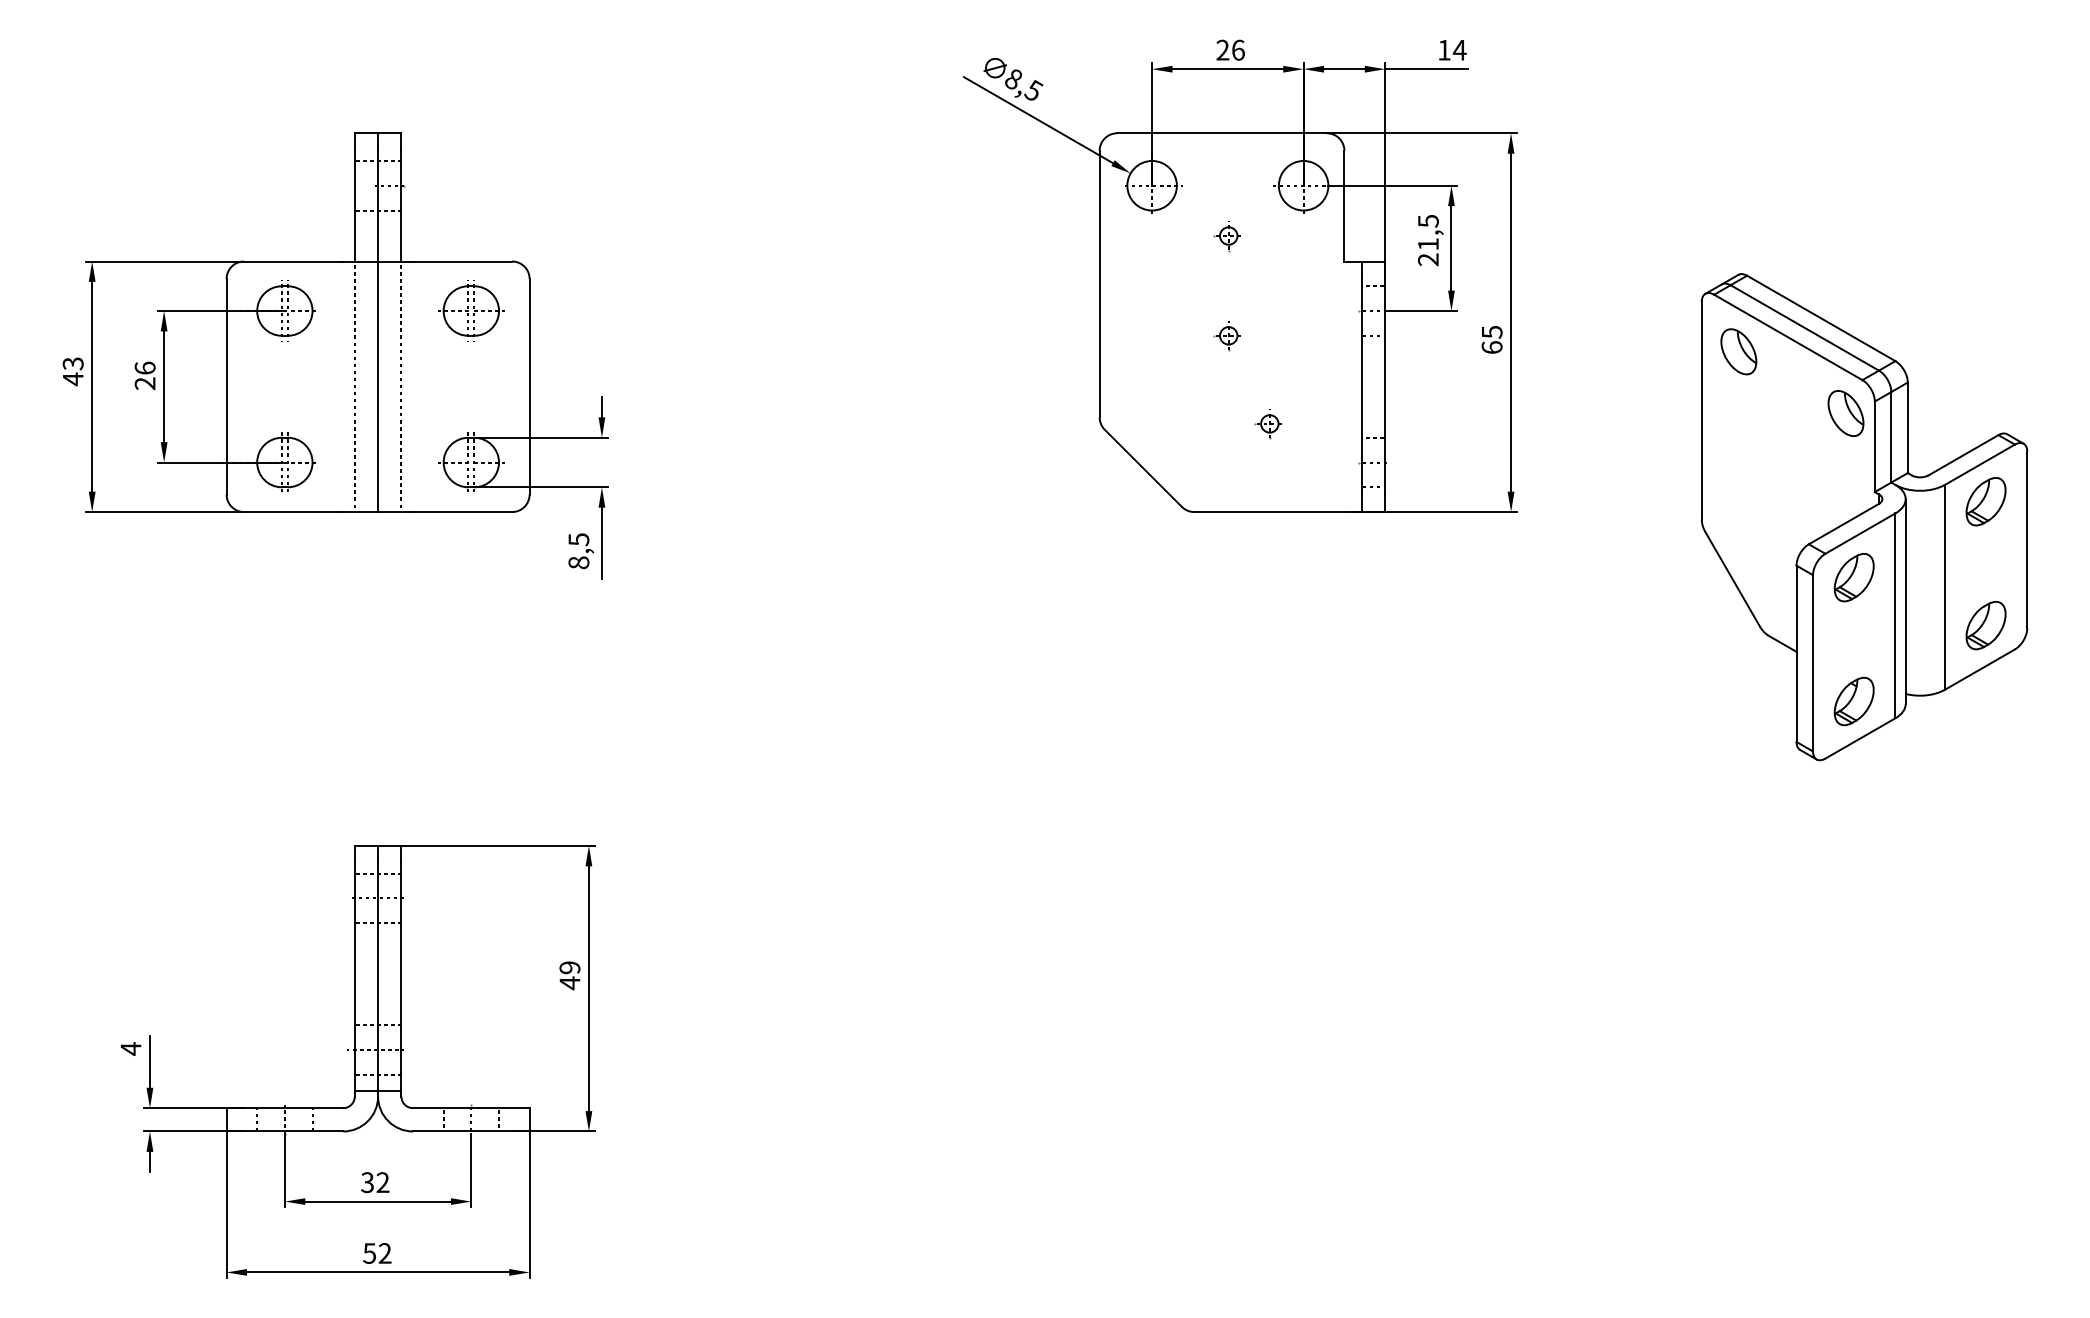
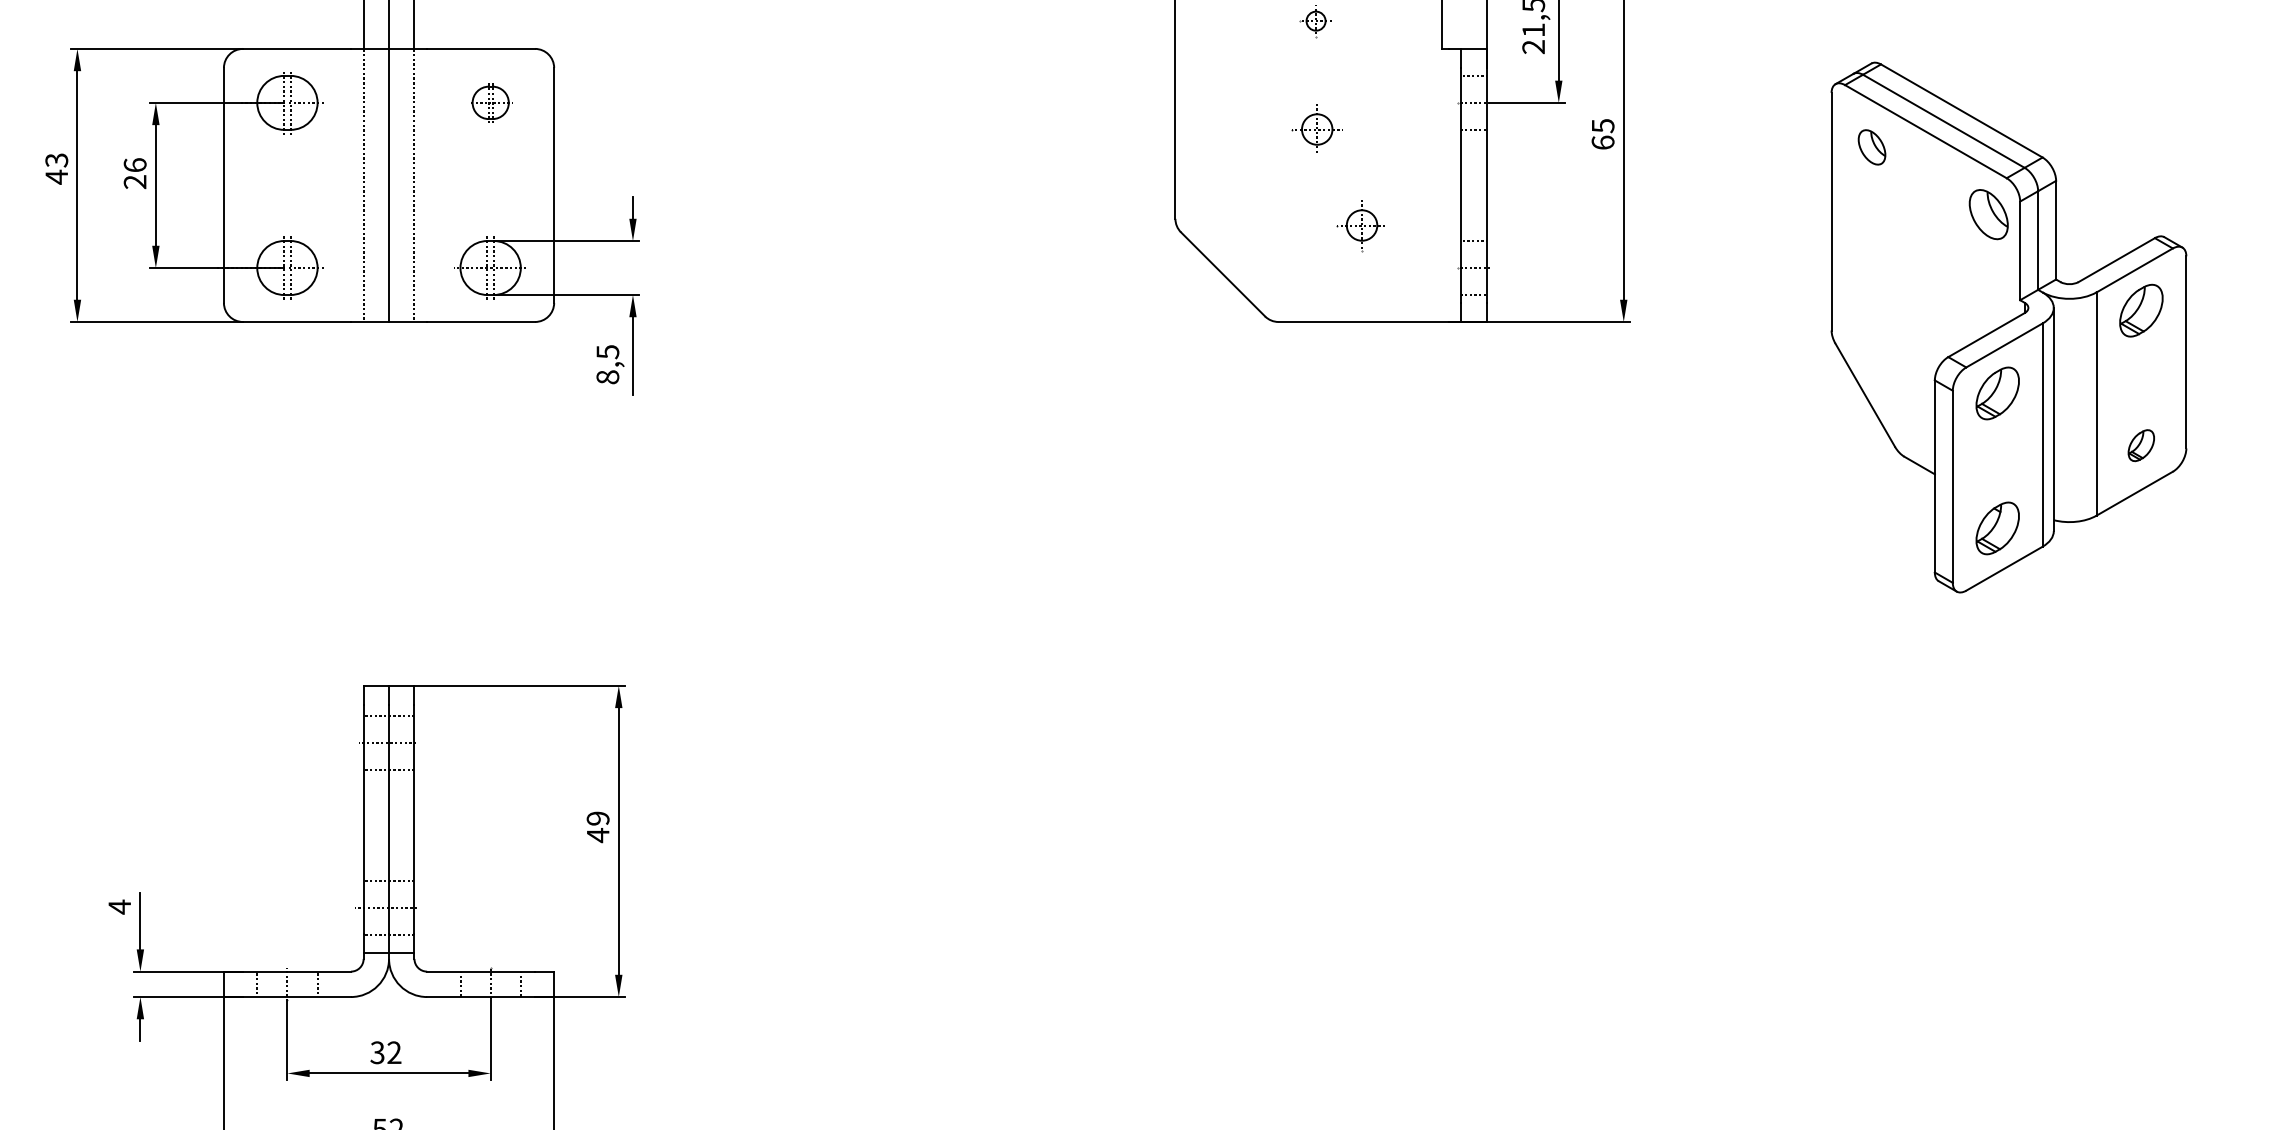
part: (471, 310) -> (490, 102), size x0.6
part: (1226, 336) -> (1313, 130), size x1.6
part: (1738, 351) -> (1871, 147), size x0.7
part: (1267, 424) -> (1358, 226), size x1.6
part: (1985, 625) -> (2140, 445), size x0.6

